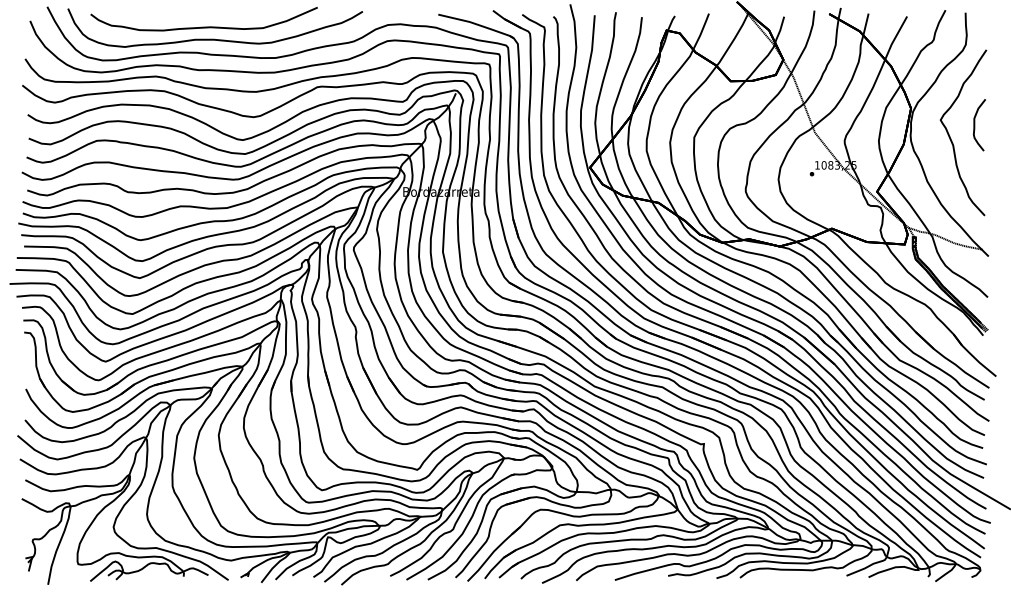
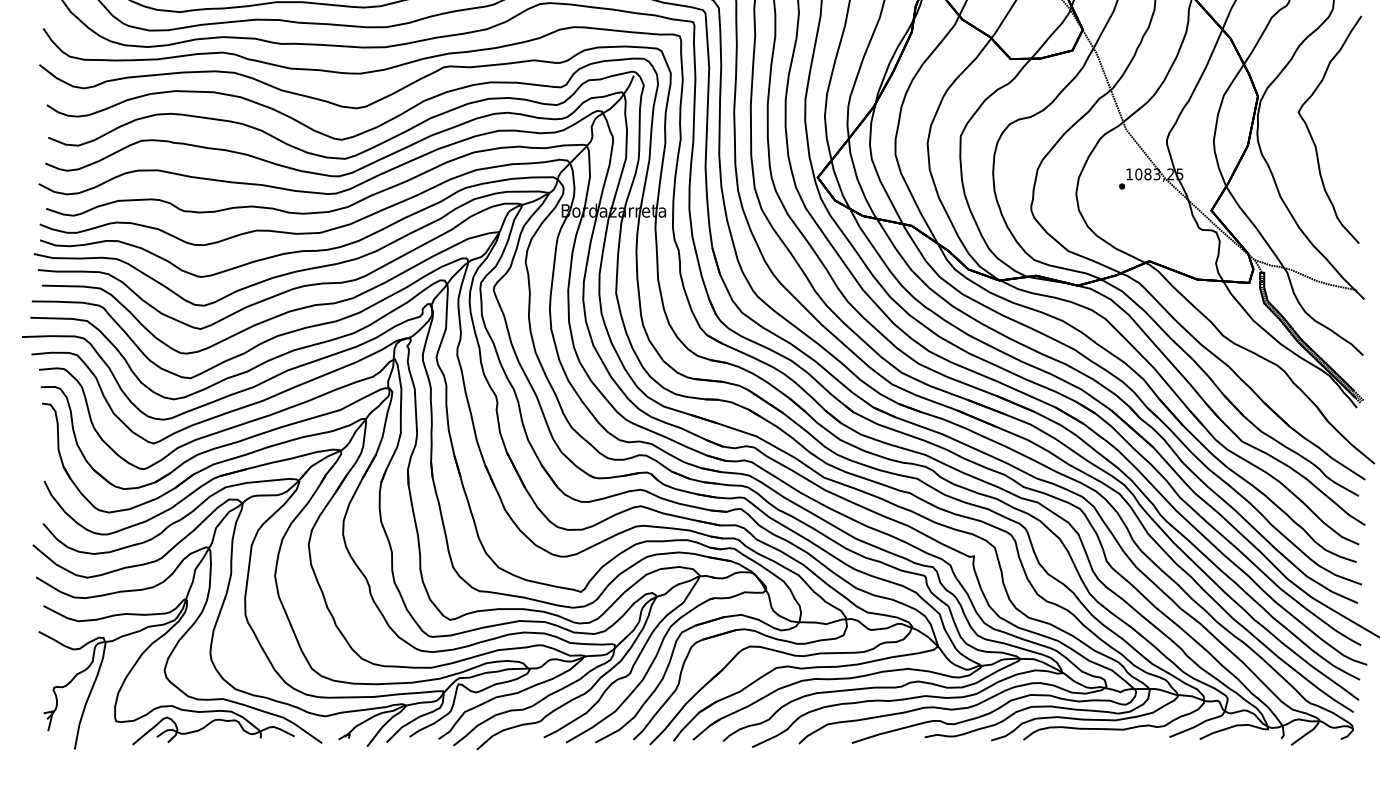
curve: (975, 125) -> (1346, 119), removed

